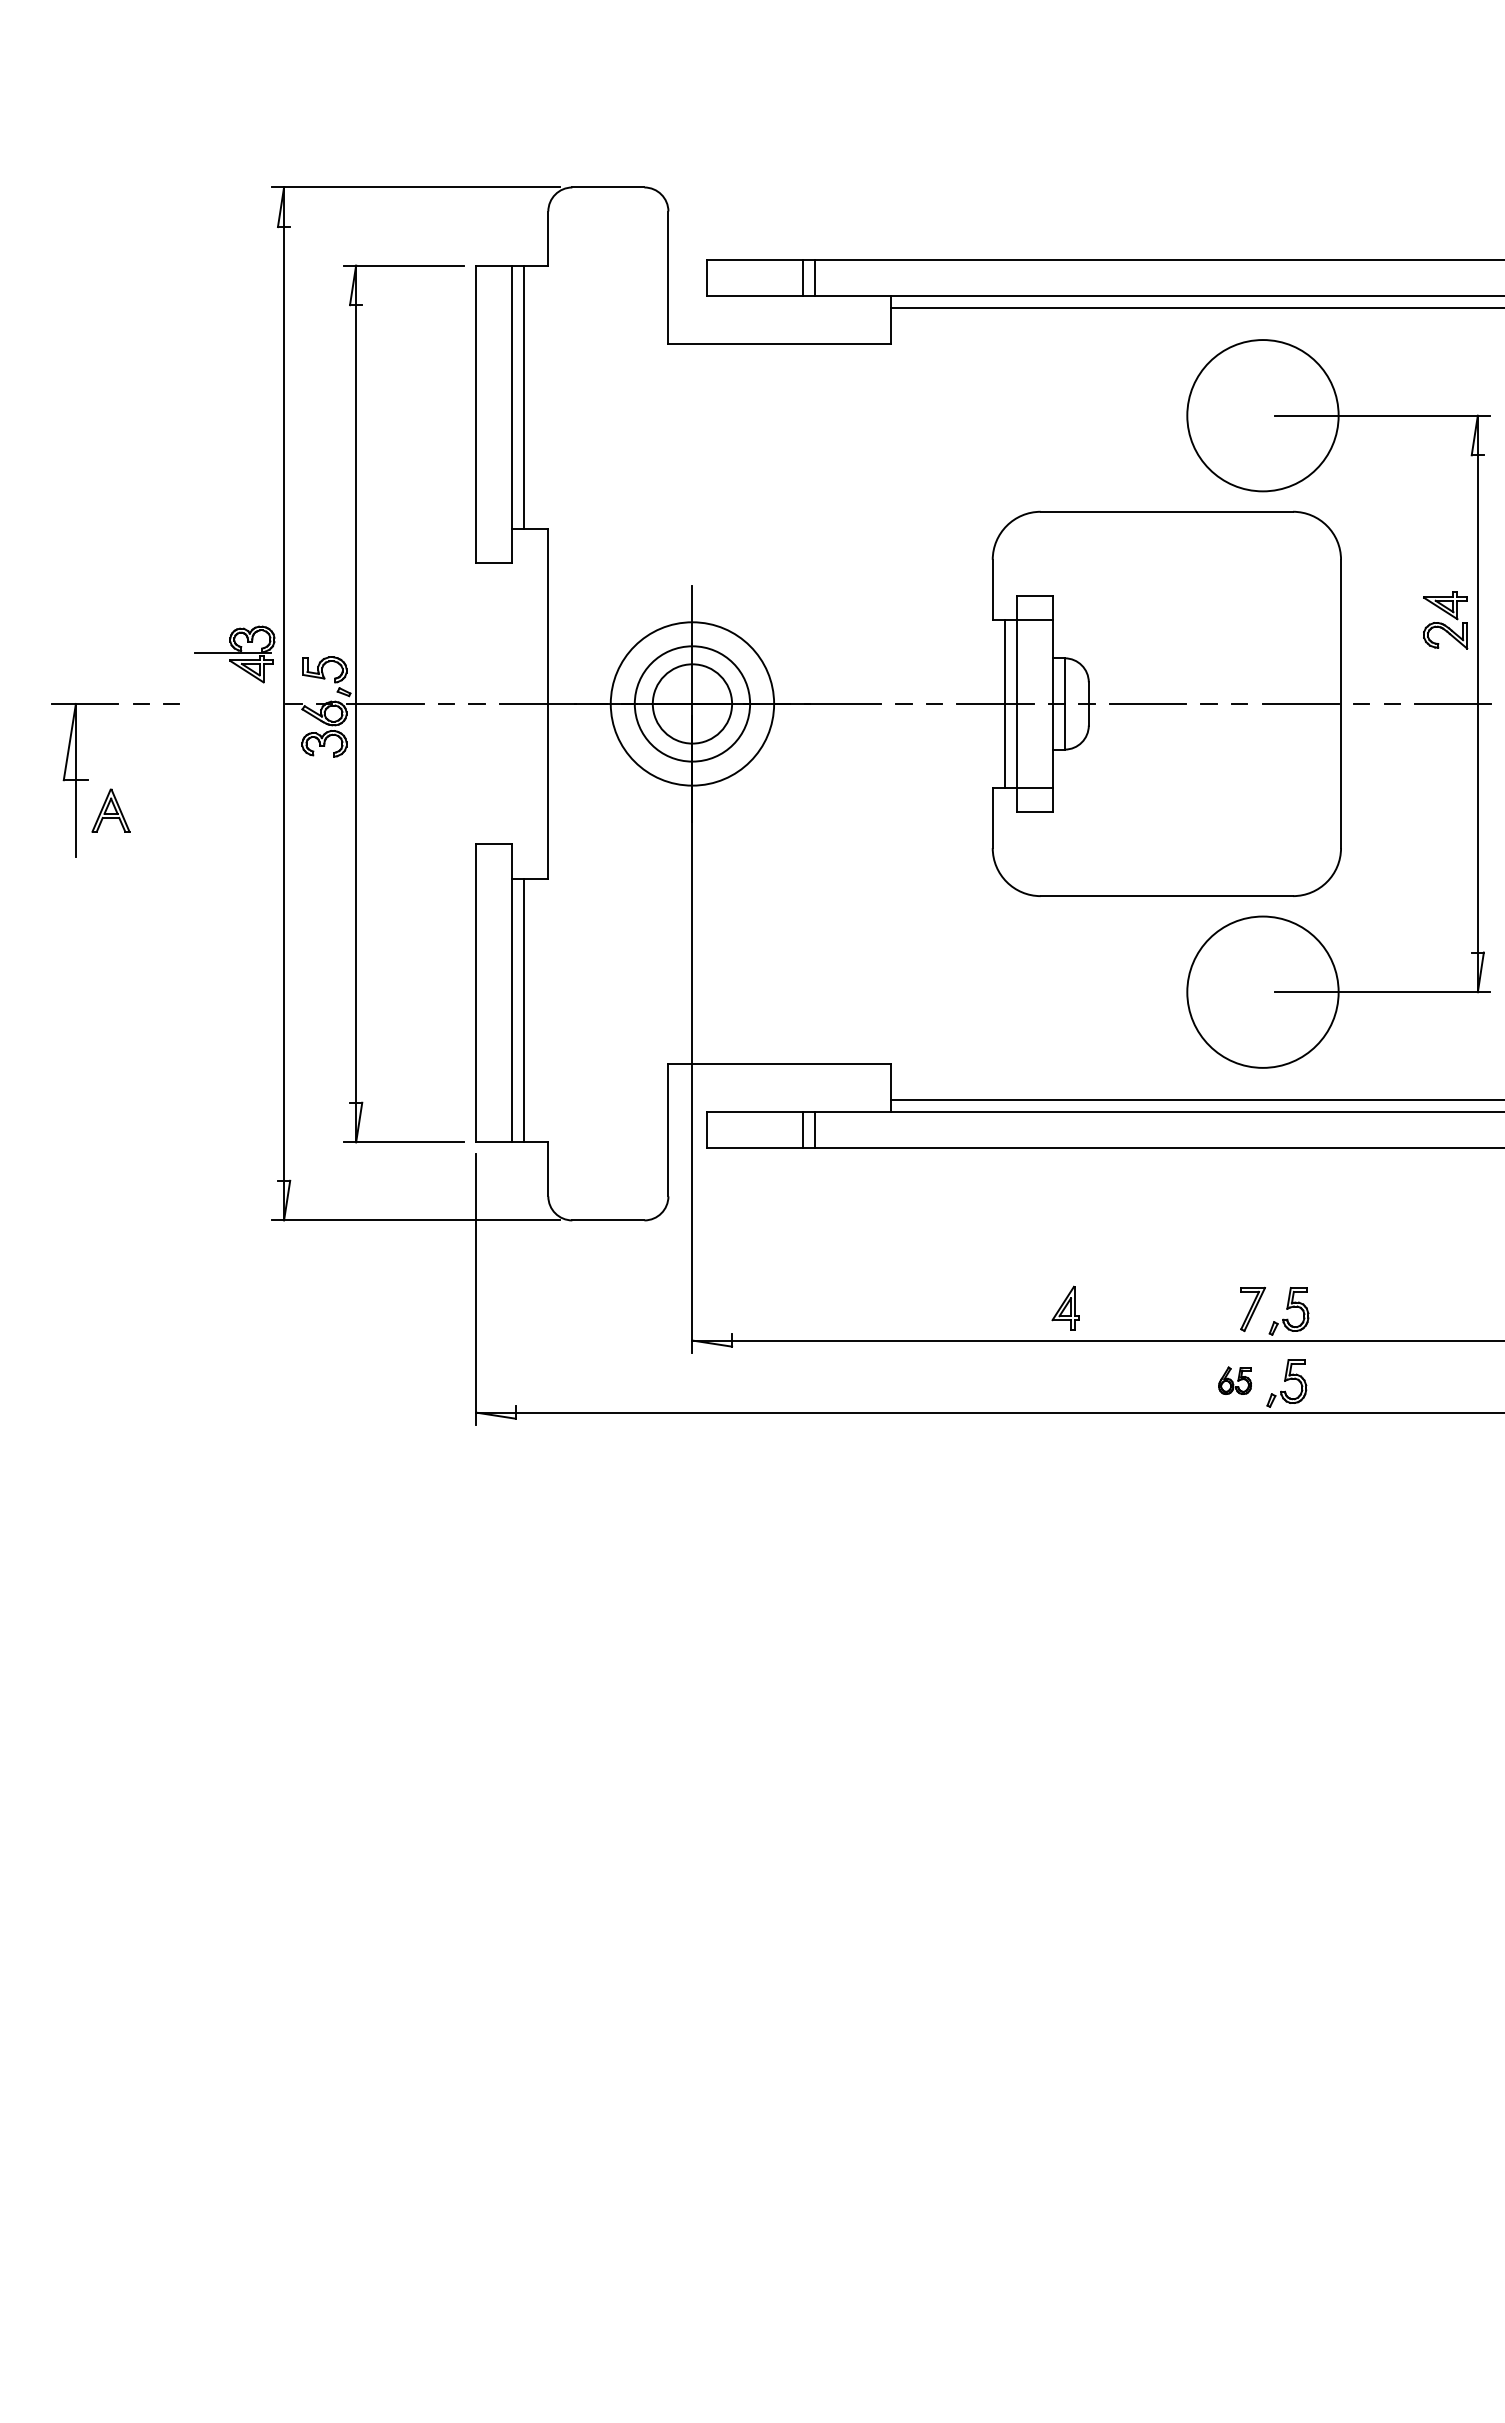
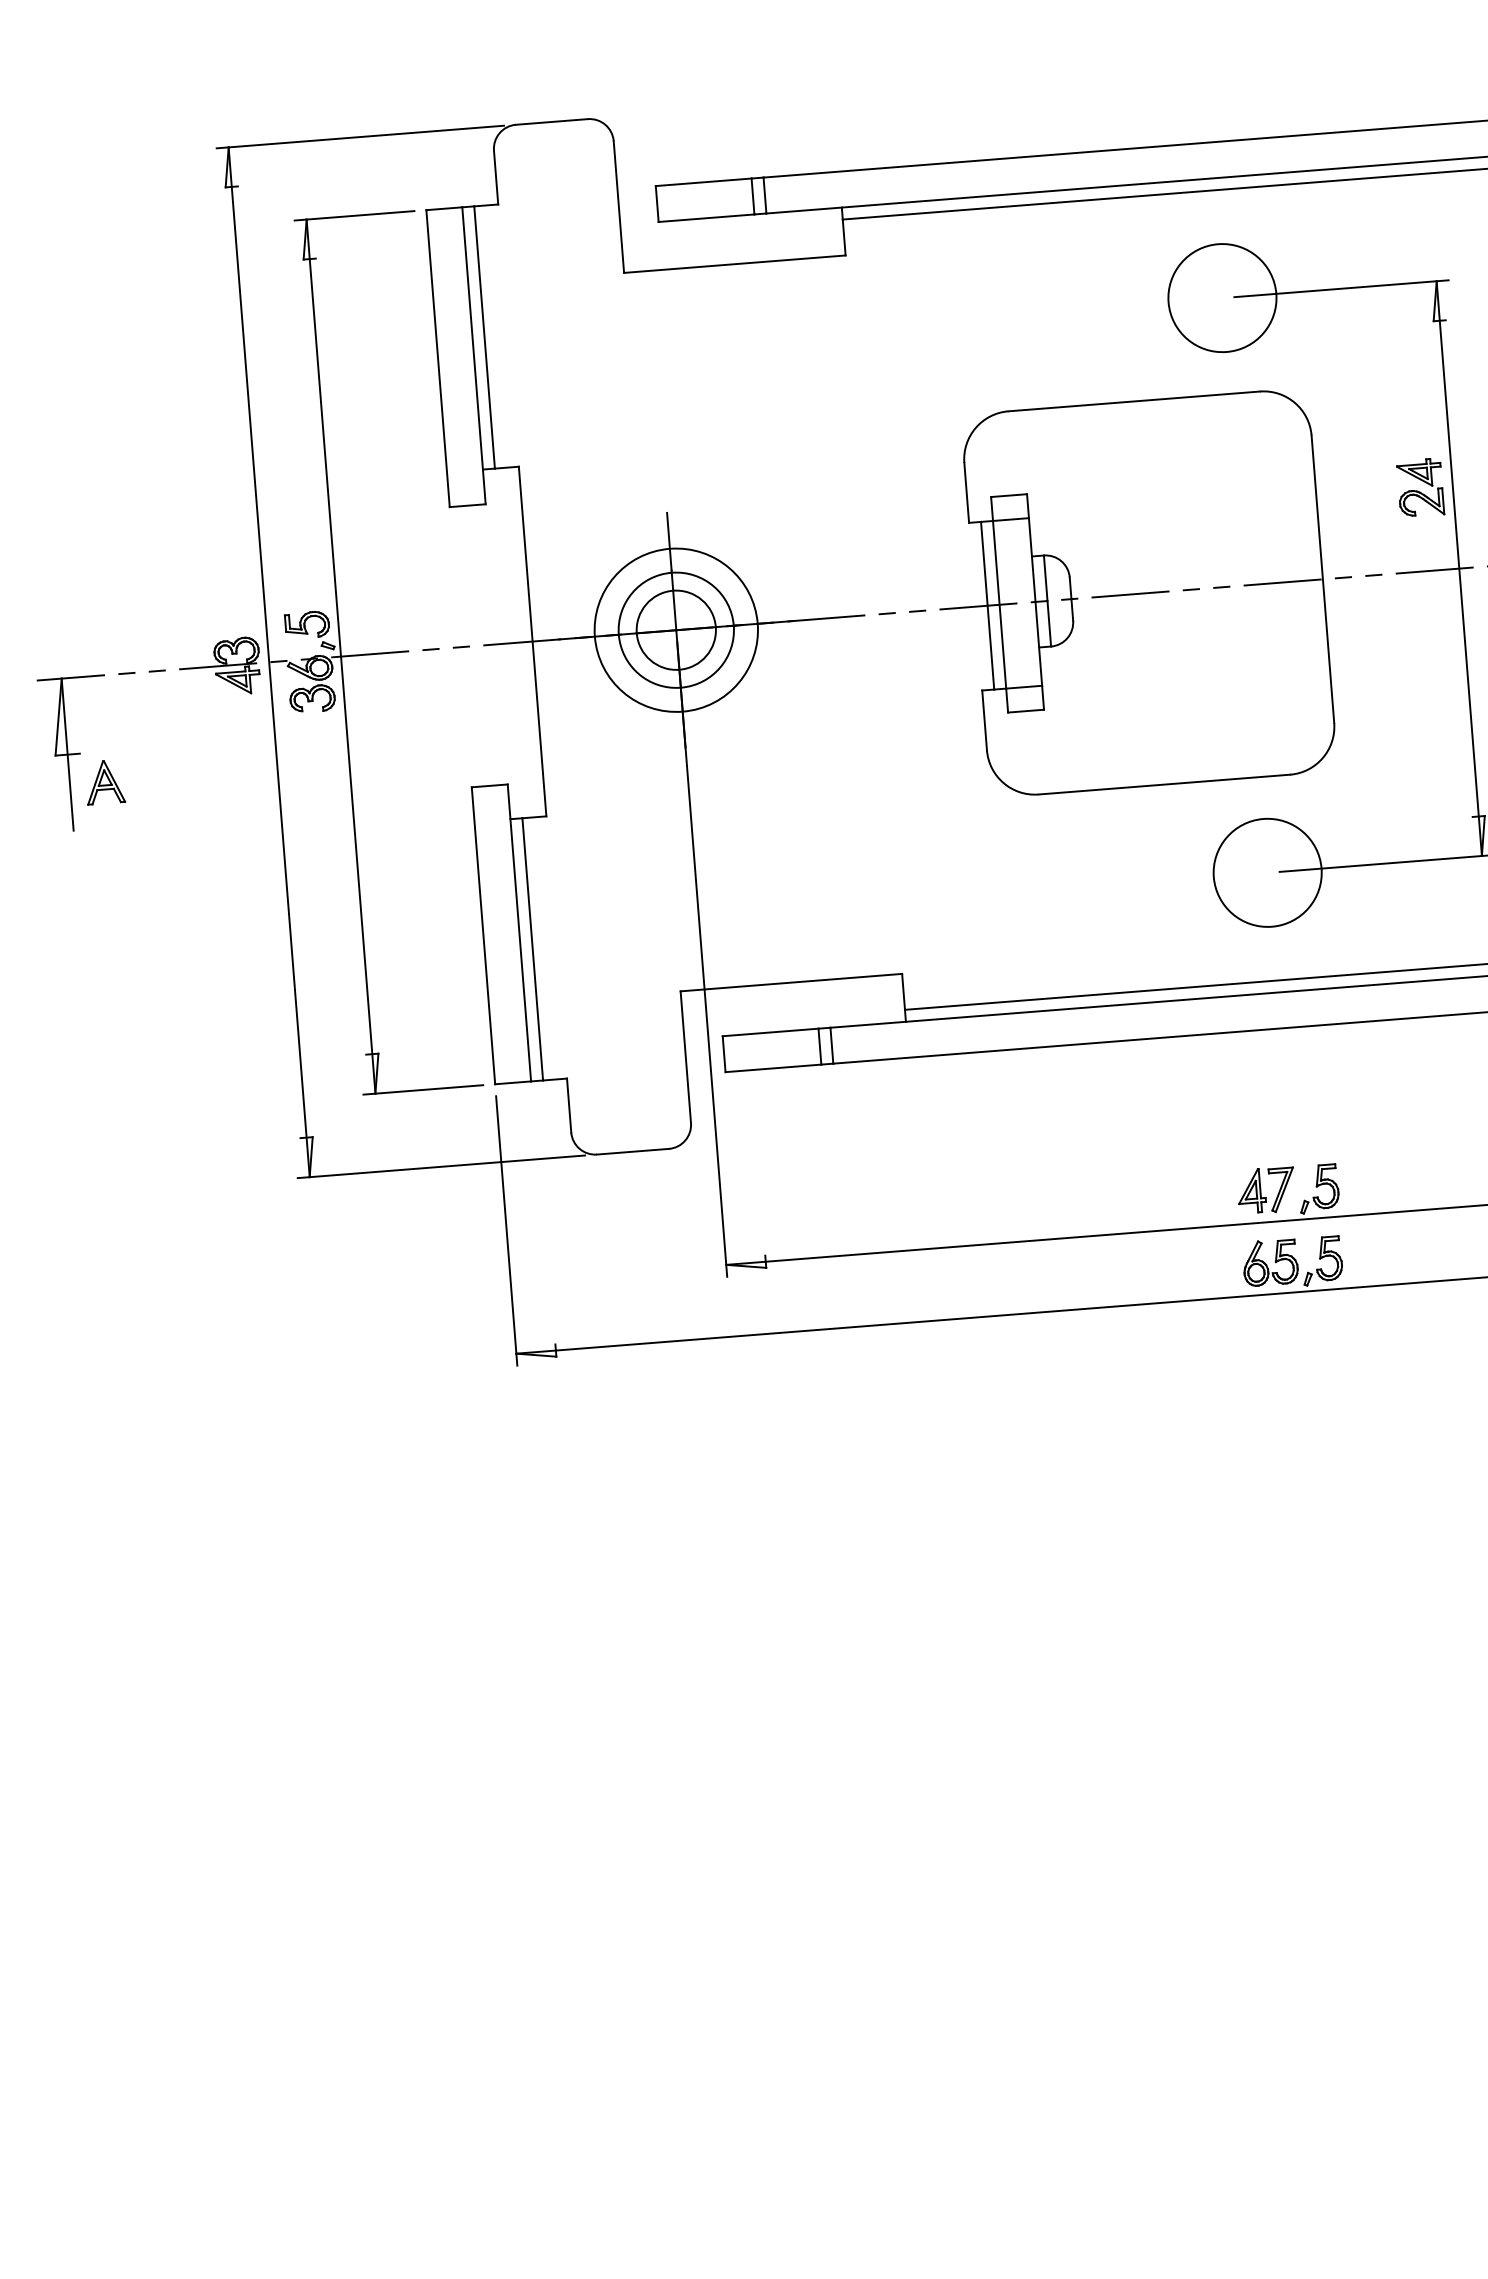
circle: (1262, 415) -> (1221, 297), size x0.71
part: (234, 654) -> (219, 667), moved
circle: (1262, 992) -> (1267, 873), size x0.71
part: (1065, 1307) -> (1251, 1190), moved
part: (1234, 1380) -> (1269, 1262), size x1.67

